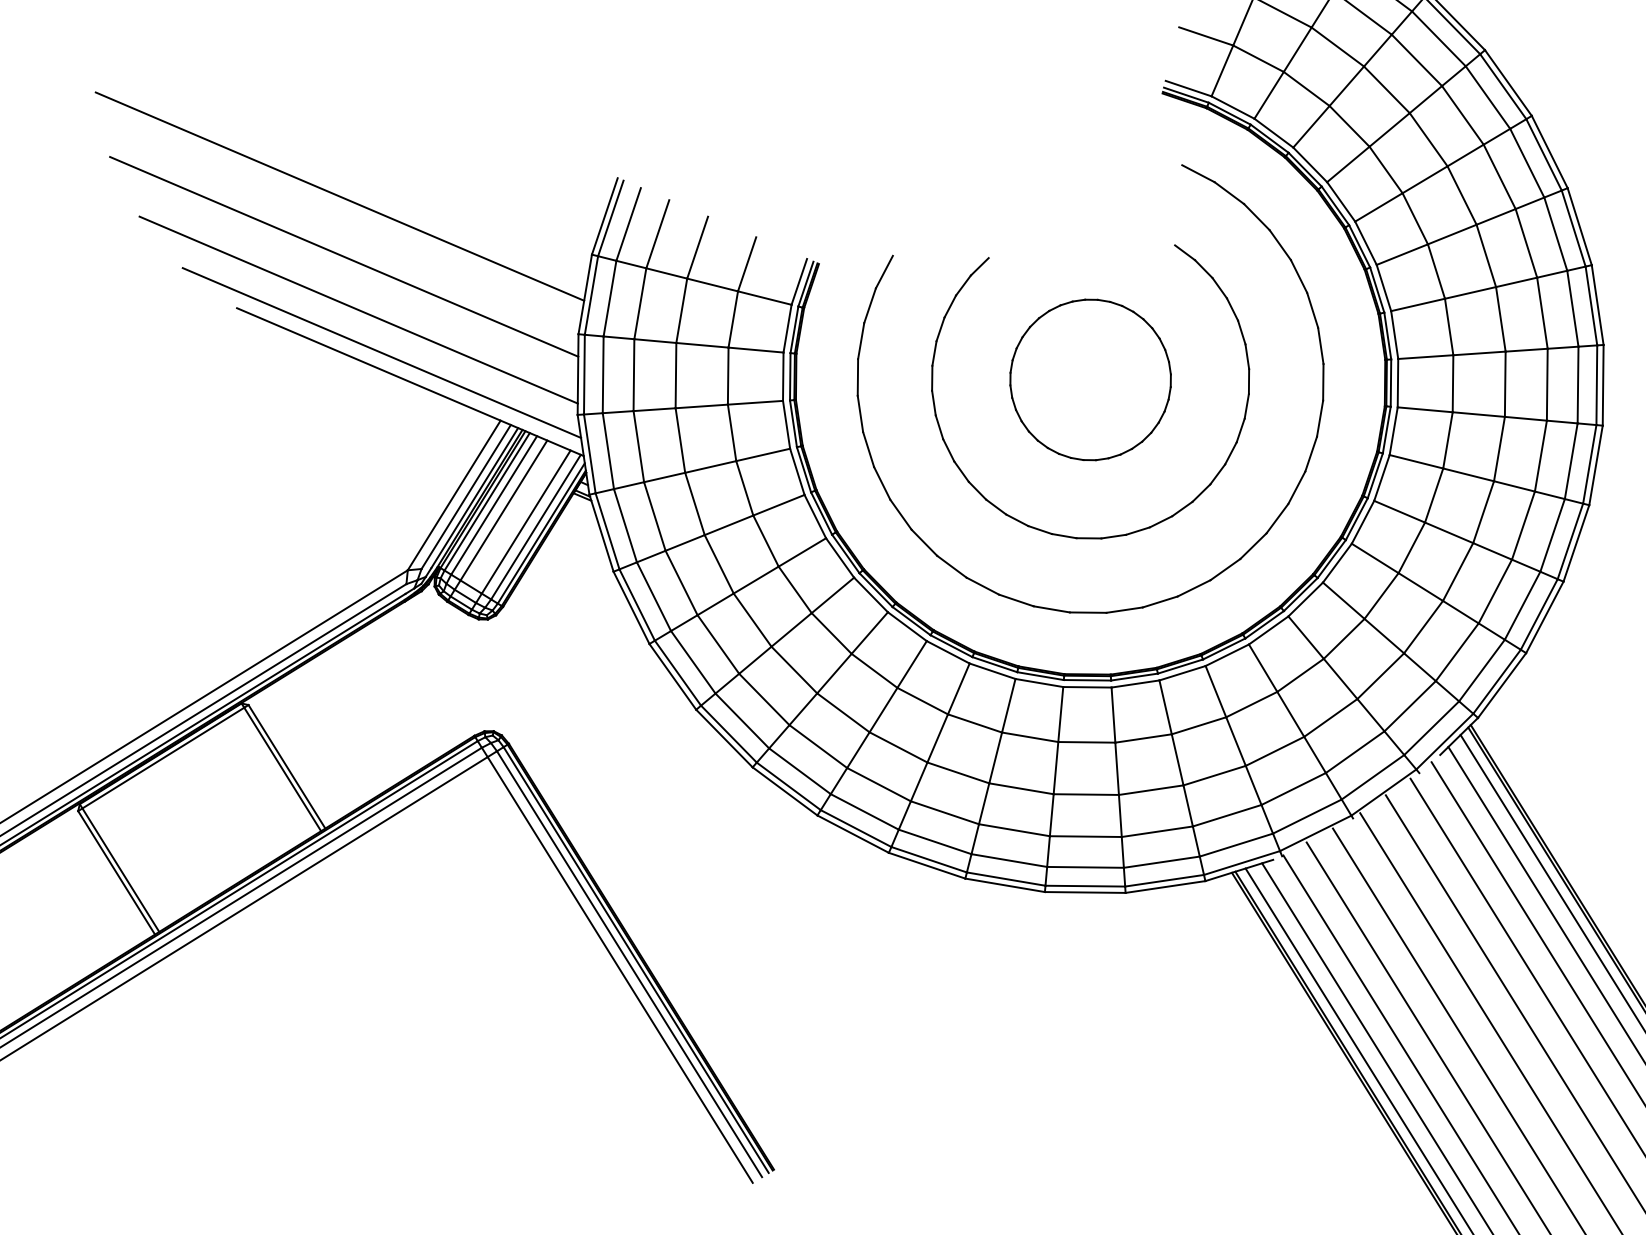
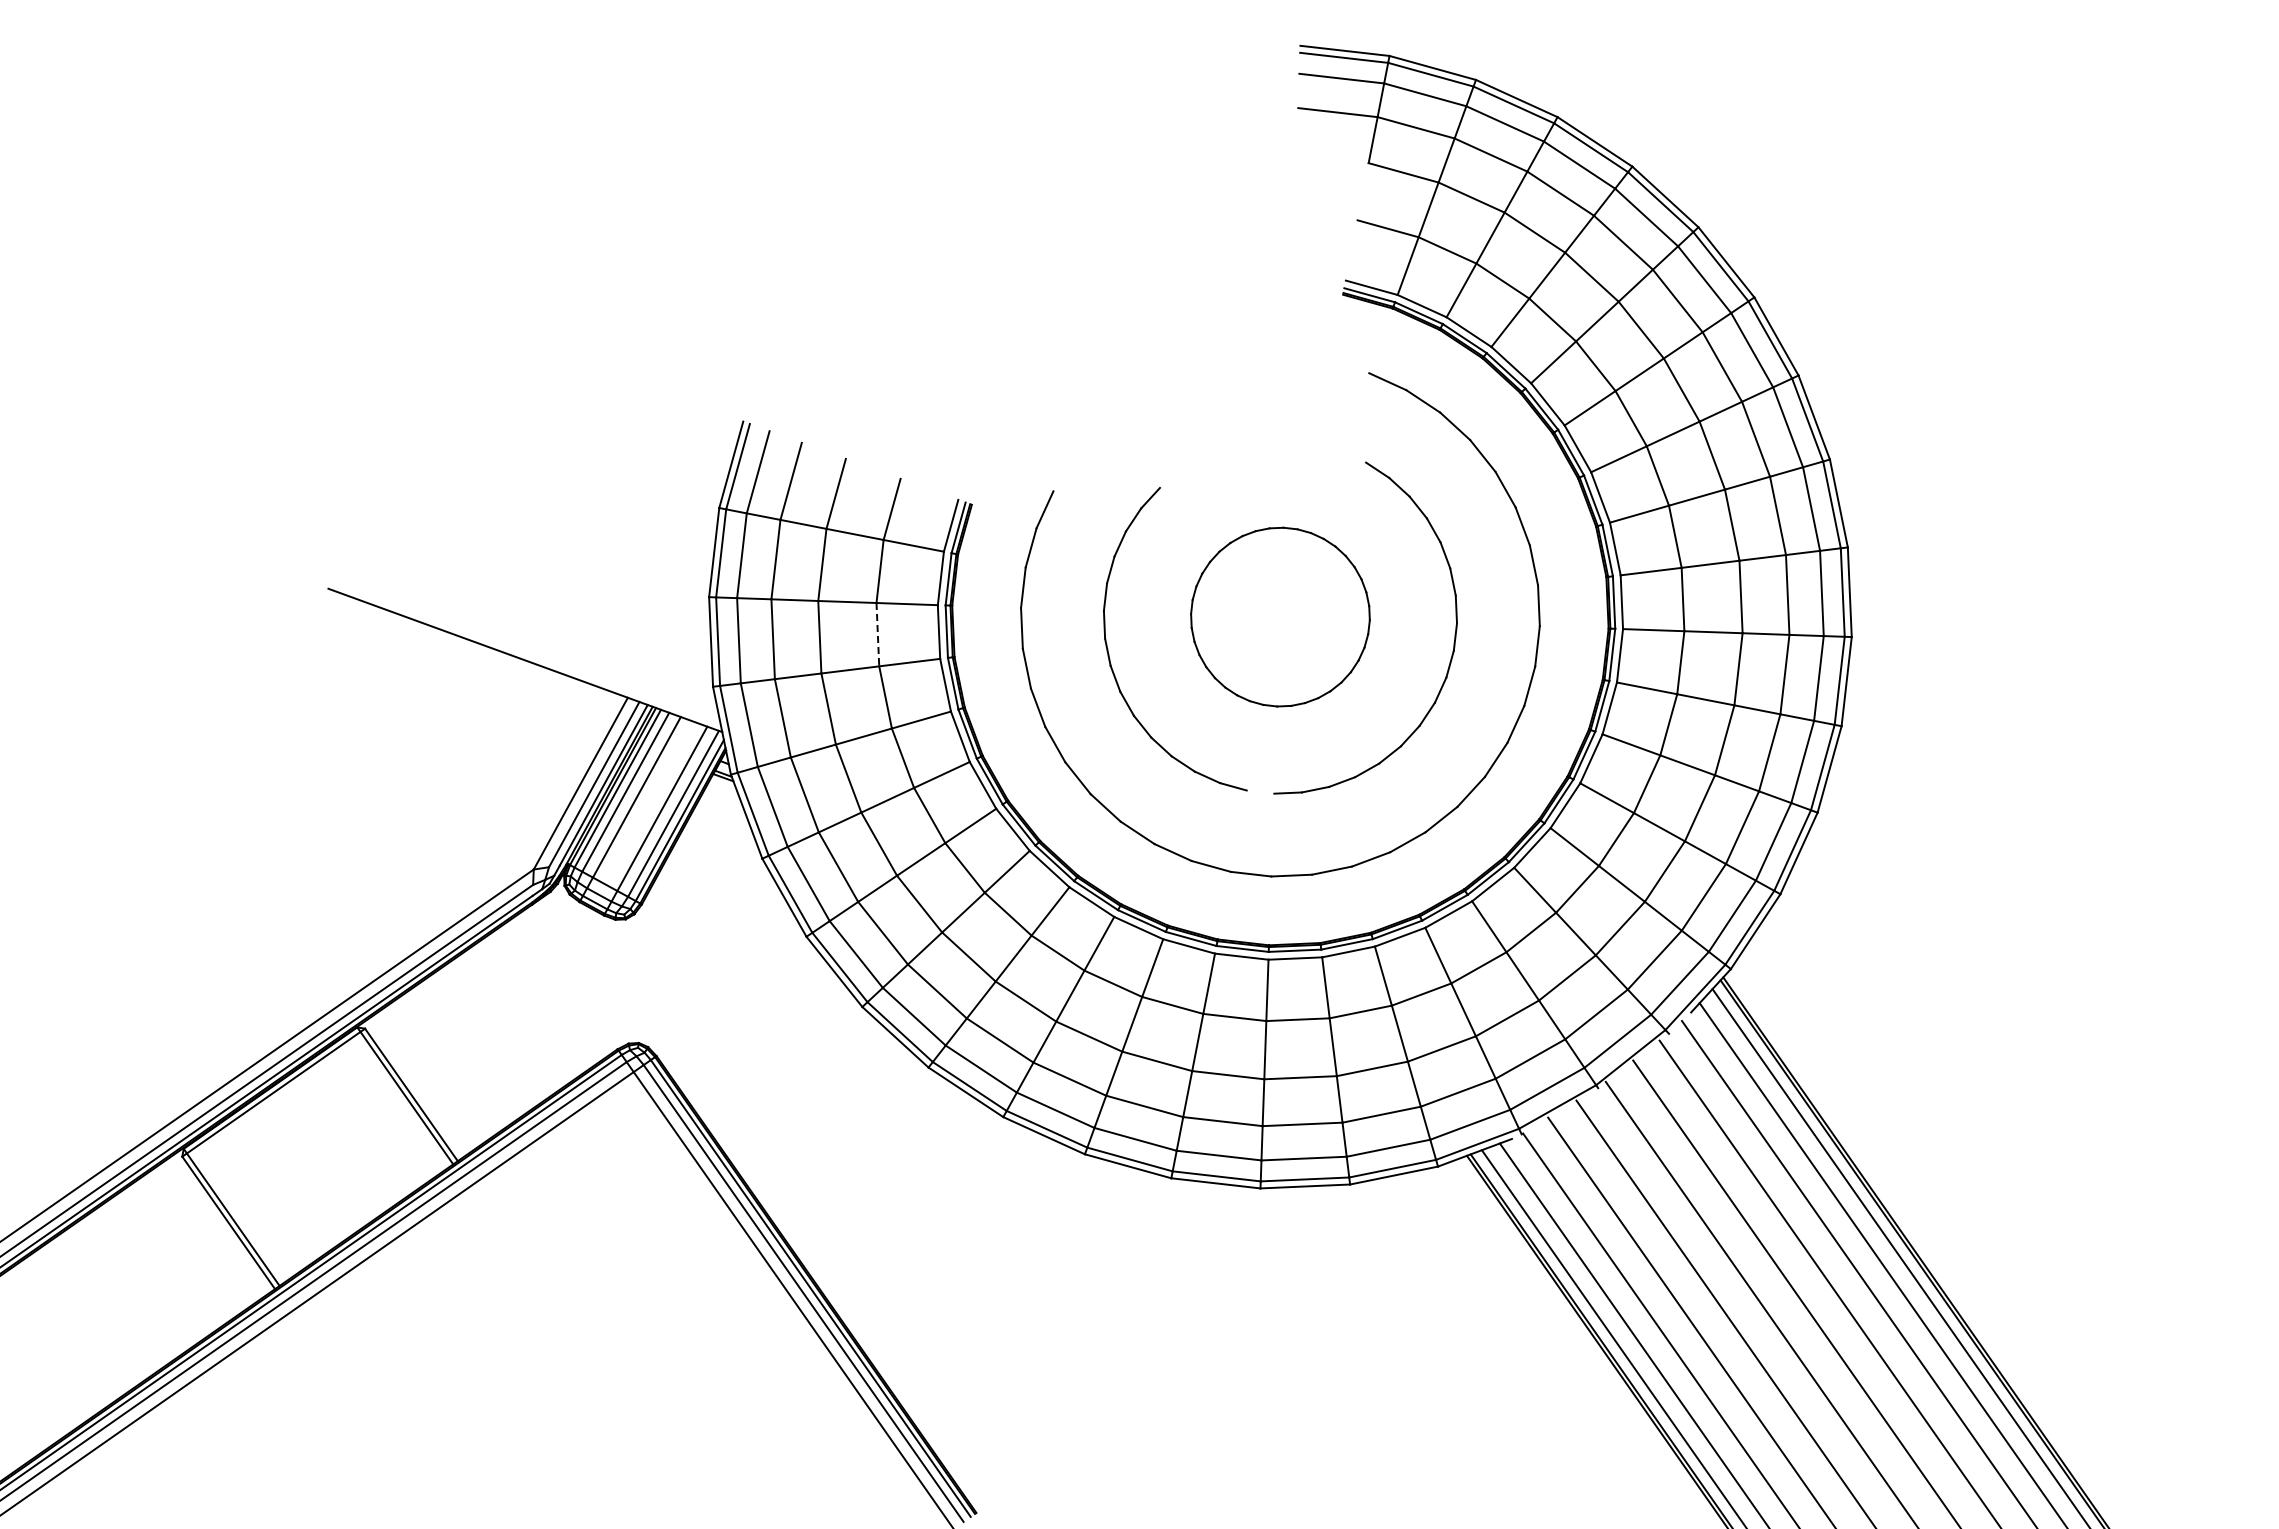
line: (339, 196) -> (435, 458), removed
line: (344, 257) -> (444, 525), removed
line: (358, 310) -> (463, 583), removed
line: (381, 352) -> (491, 629), removed
line: (727, 375) -> (877, 634), solid -> dashed
line: (1064, 535) -> (1260, 791), removed

